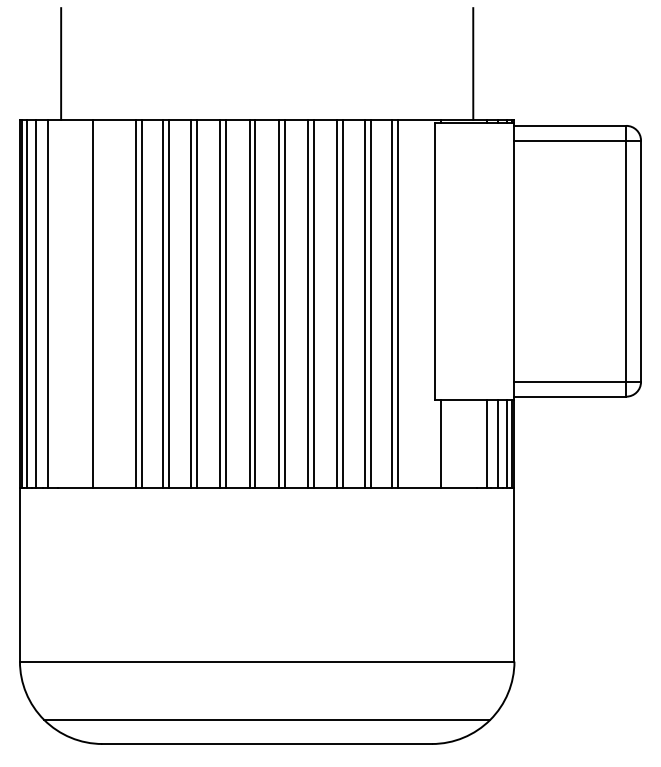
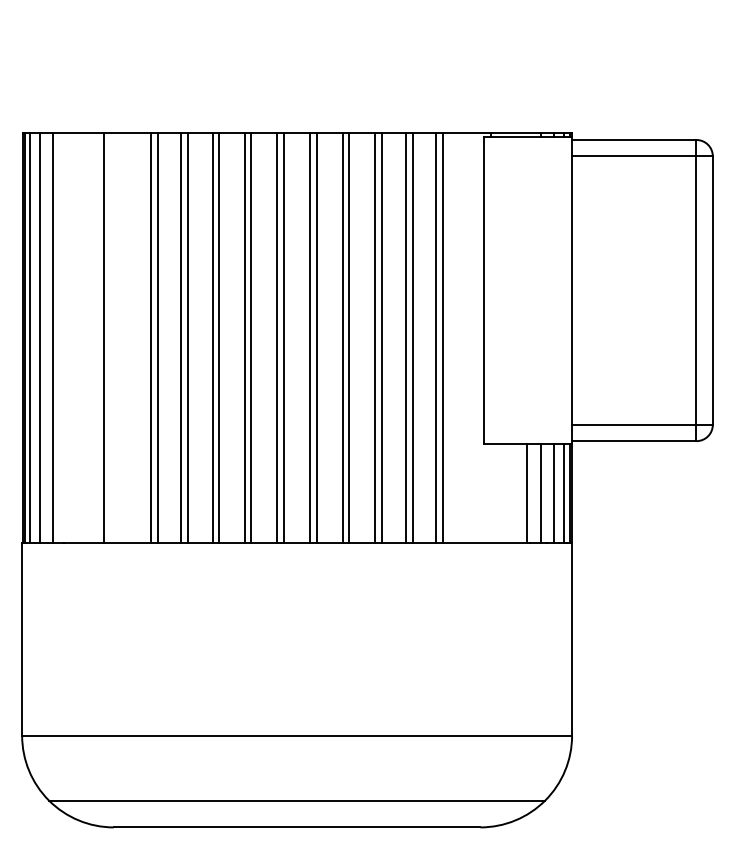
line: (60, 64) -> (67, 71), removed
line: (473, 64) -> (526, 71), removed
line: (441, 443) -> (526, 493), moved

